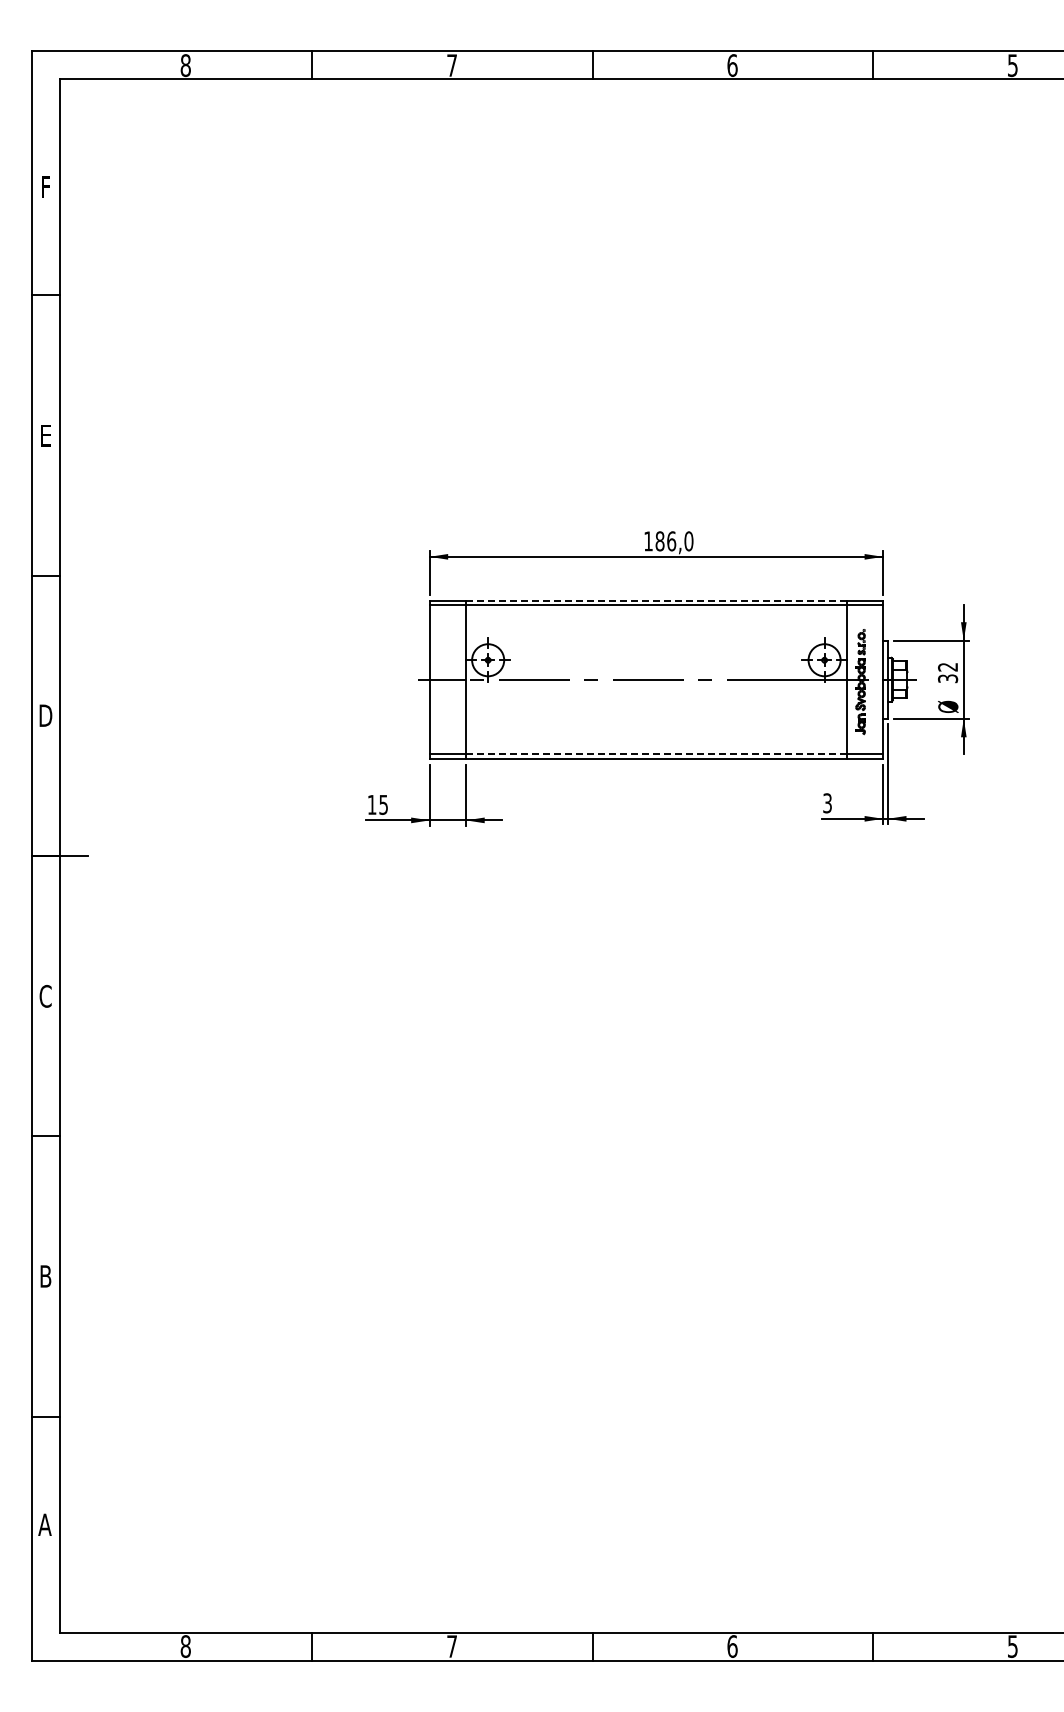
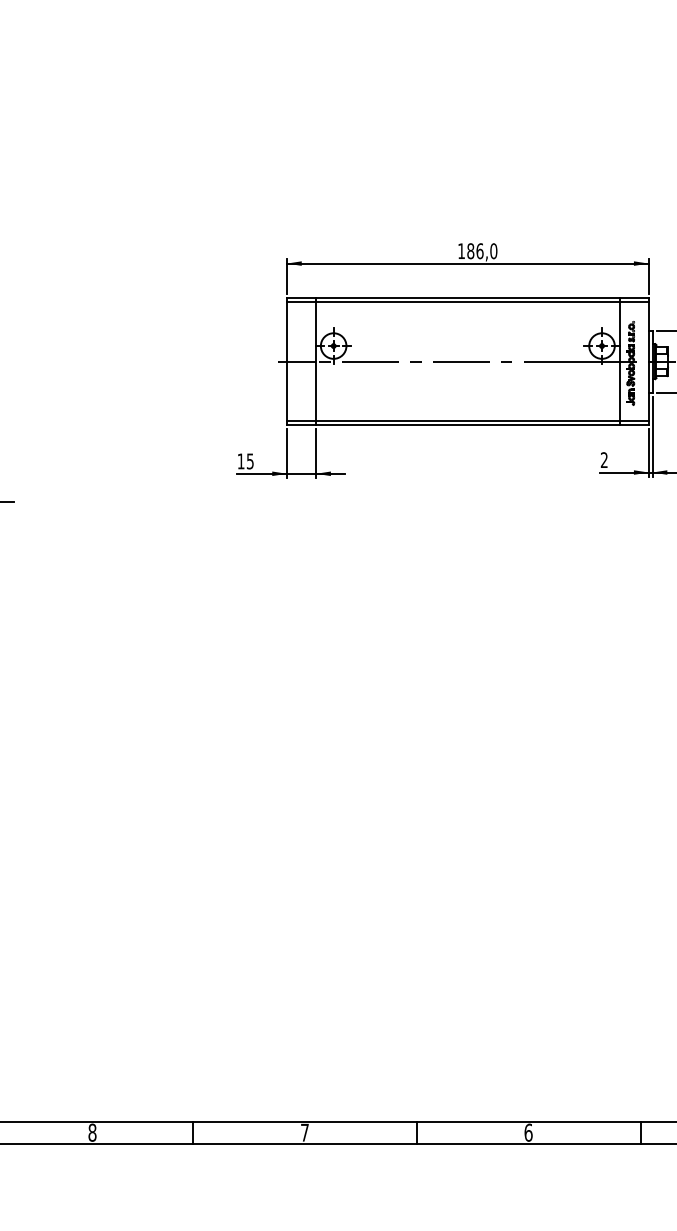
line: (655, 600) -> (467, 298), dashed -> solid
line: (655, 754) -> (467, 421), dashed -> solid
text: (827, 803) -> (604, 460), 3 -> 2

